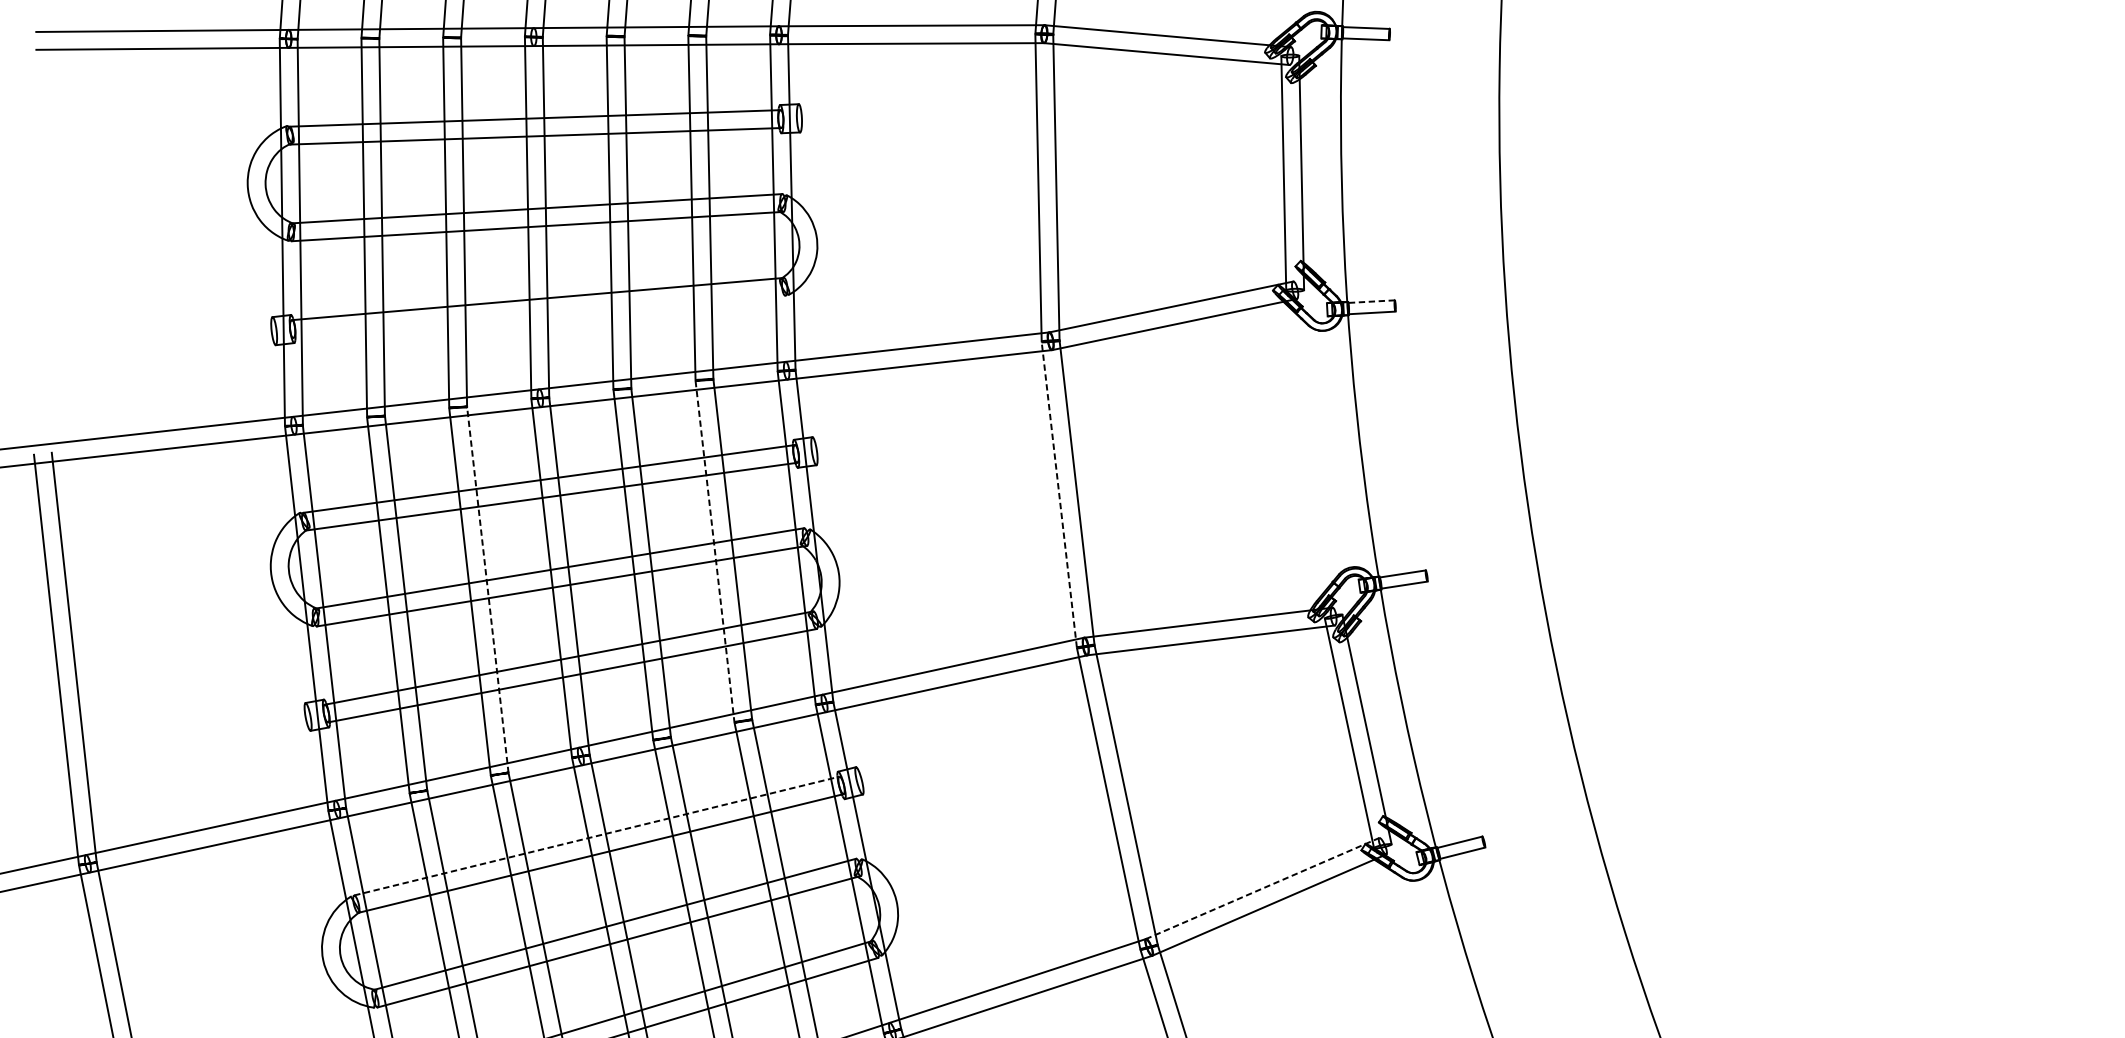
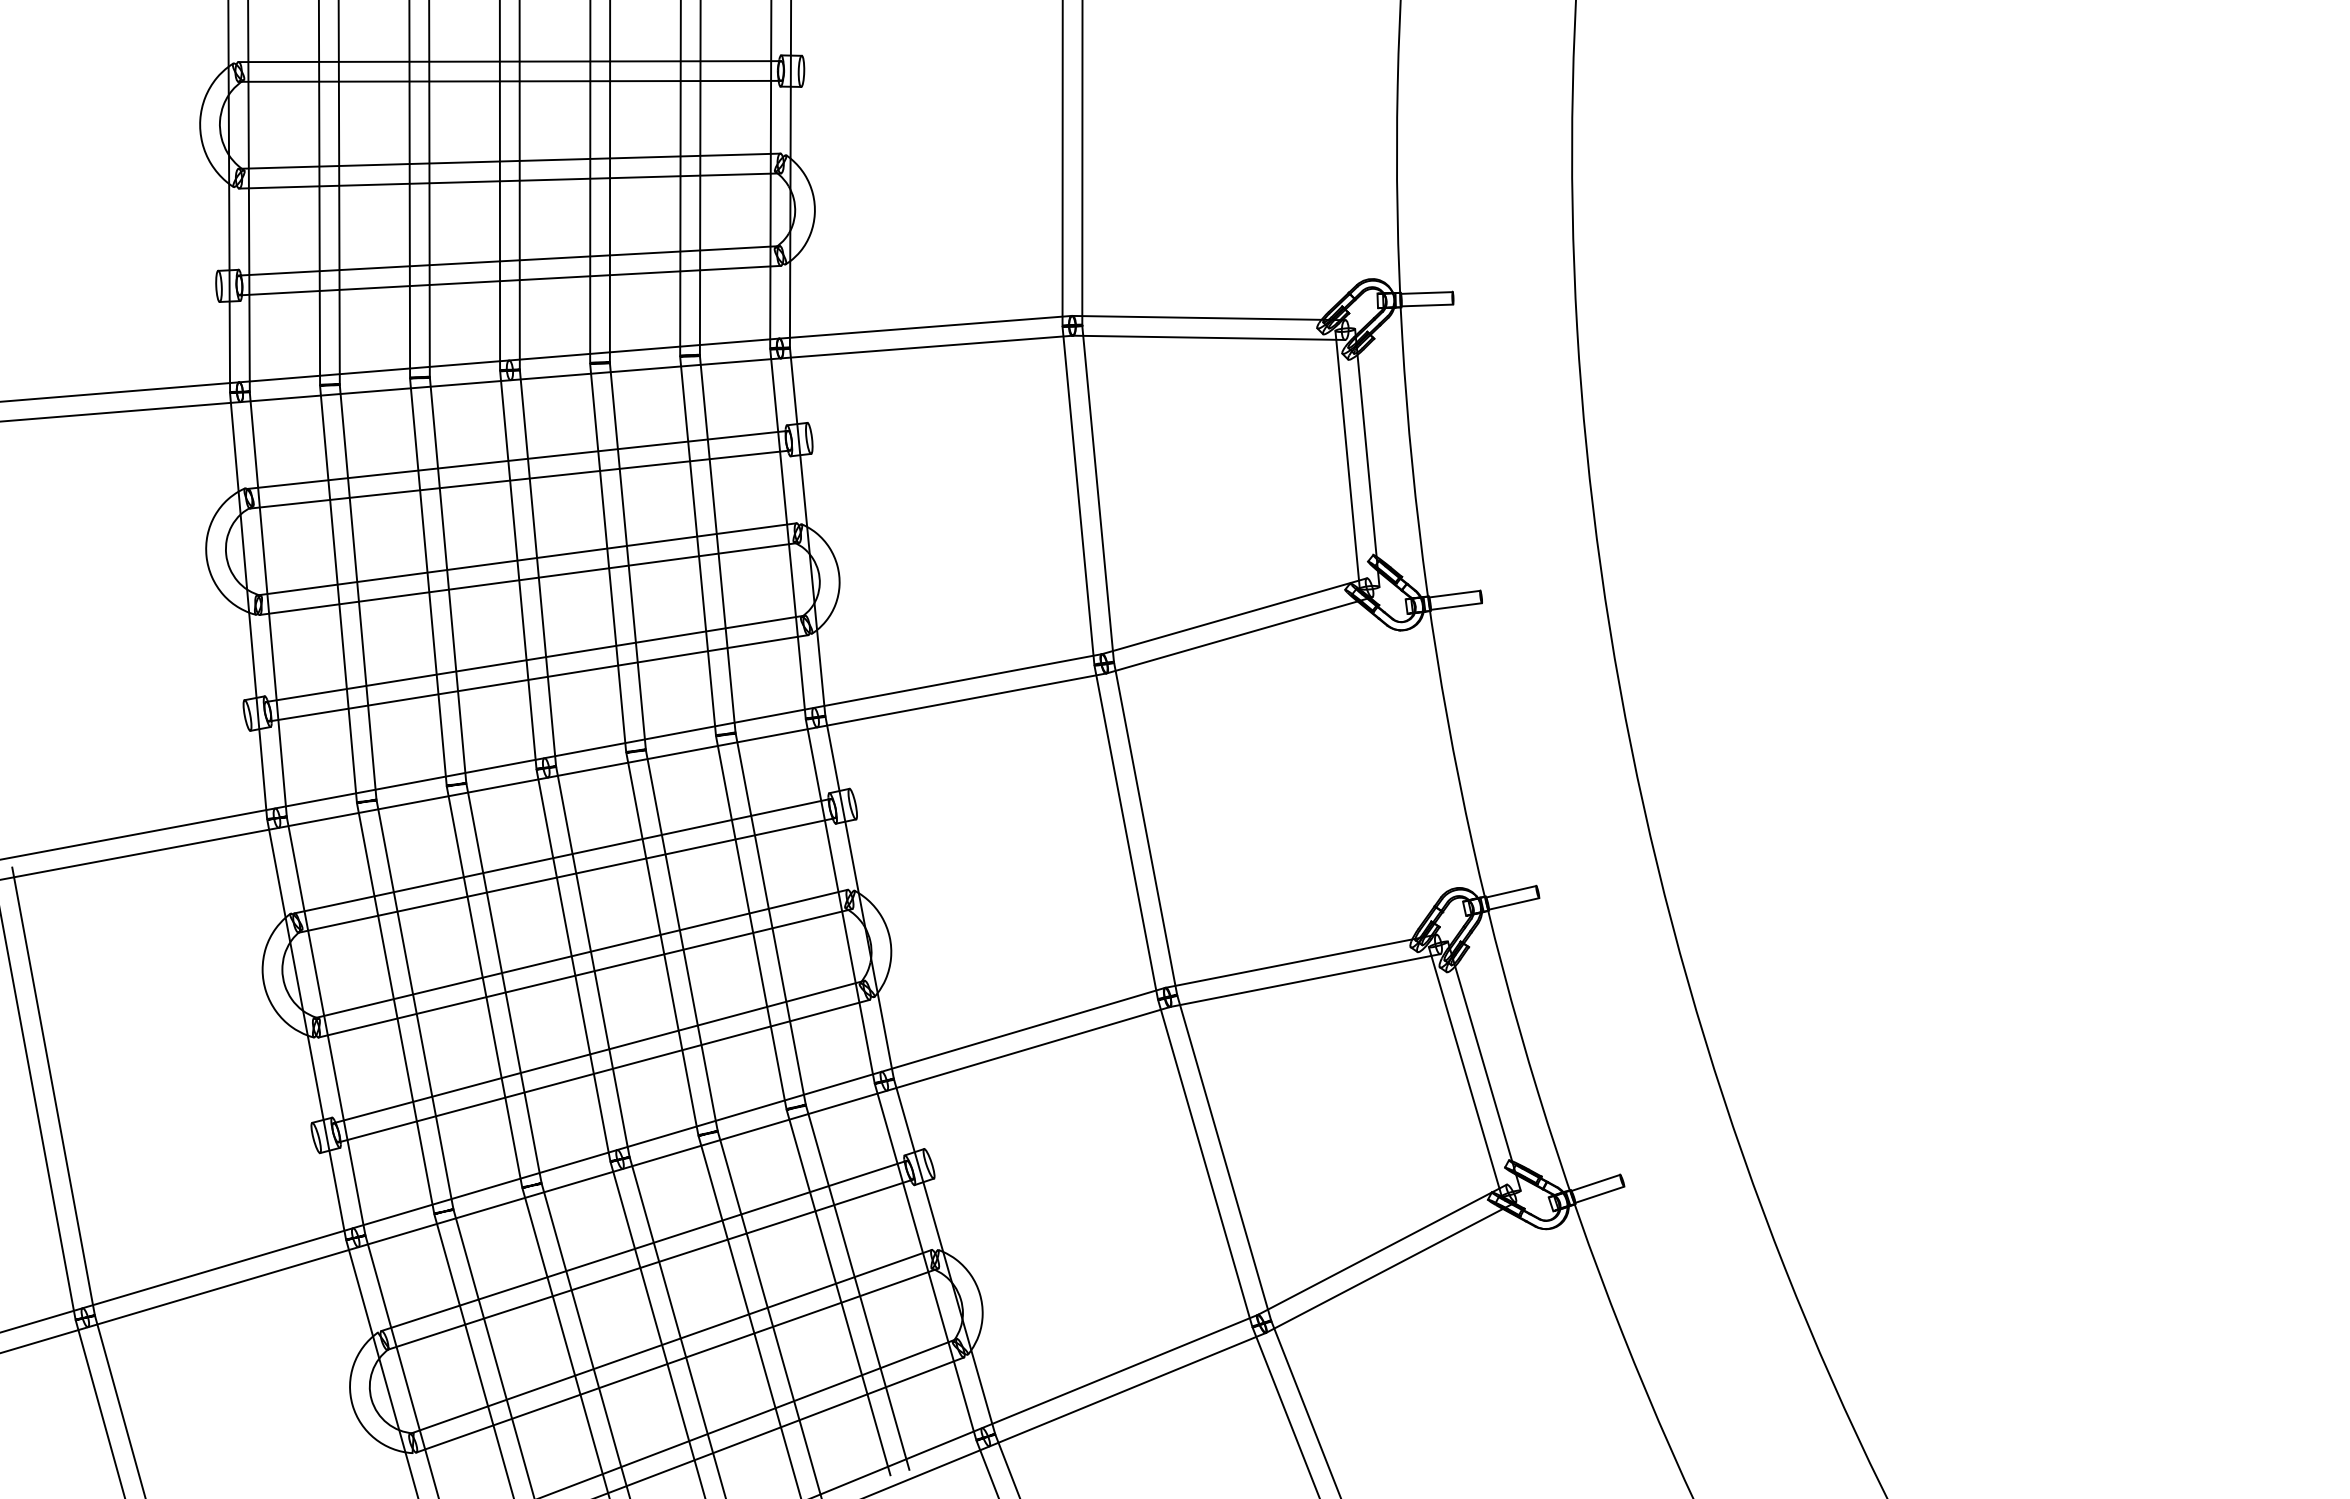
line: (1371, 301) -> (1454, 594), dashed -> solid
line: (539, 317) -> (538, 678), added
line: (1059, 494) -> (1126, 832), dashed -> solid
line: (715, 551) -> (751, 922), dashed -> solid
line: (487, 589) -> (503, 983), dashed -> solid
line: (597, 835) -> (644, 1245), dashed -> solid
line: (1262, 888) -> (1382, 1249), dashed -> solid

